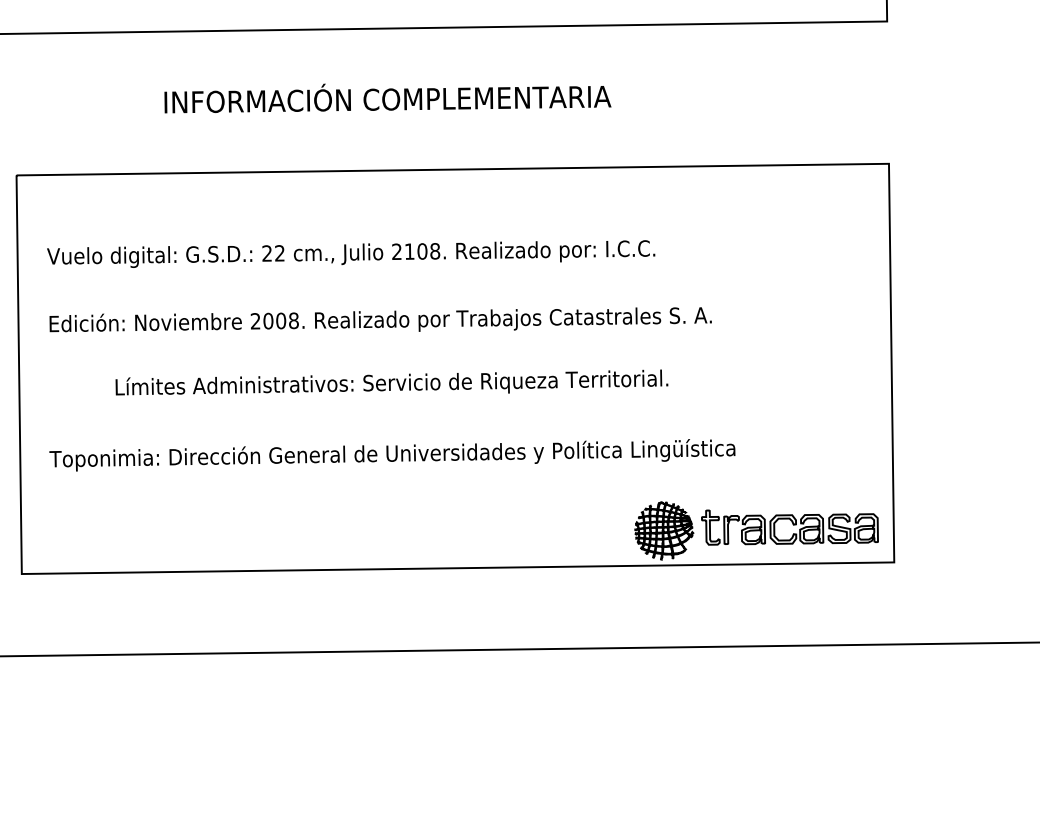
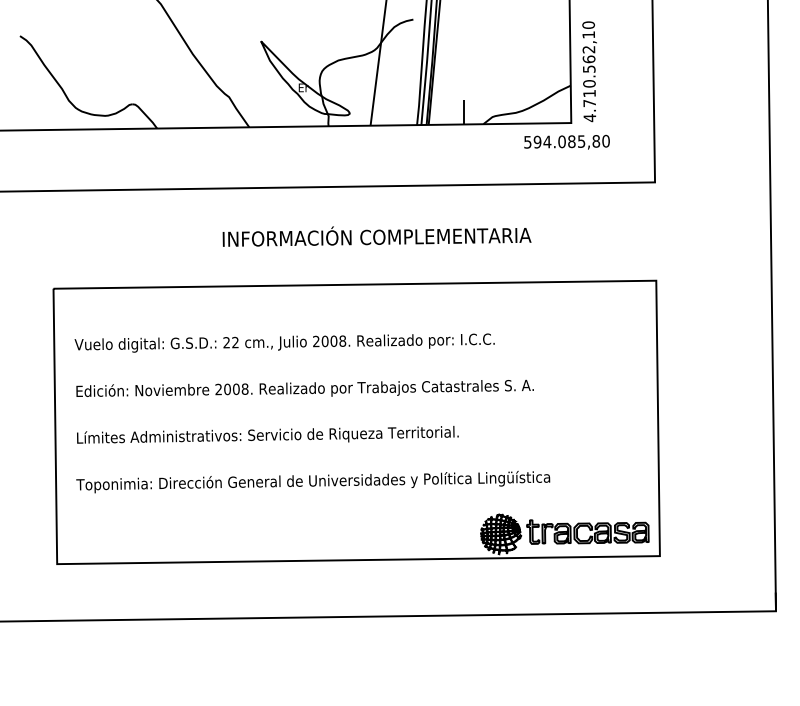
text: (387, 98) -> (376, 236), moved
text: (408, 251) -> (324, 341), 2108. -> 2008.
text: (391, 382) -> (267, 434), moved

